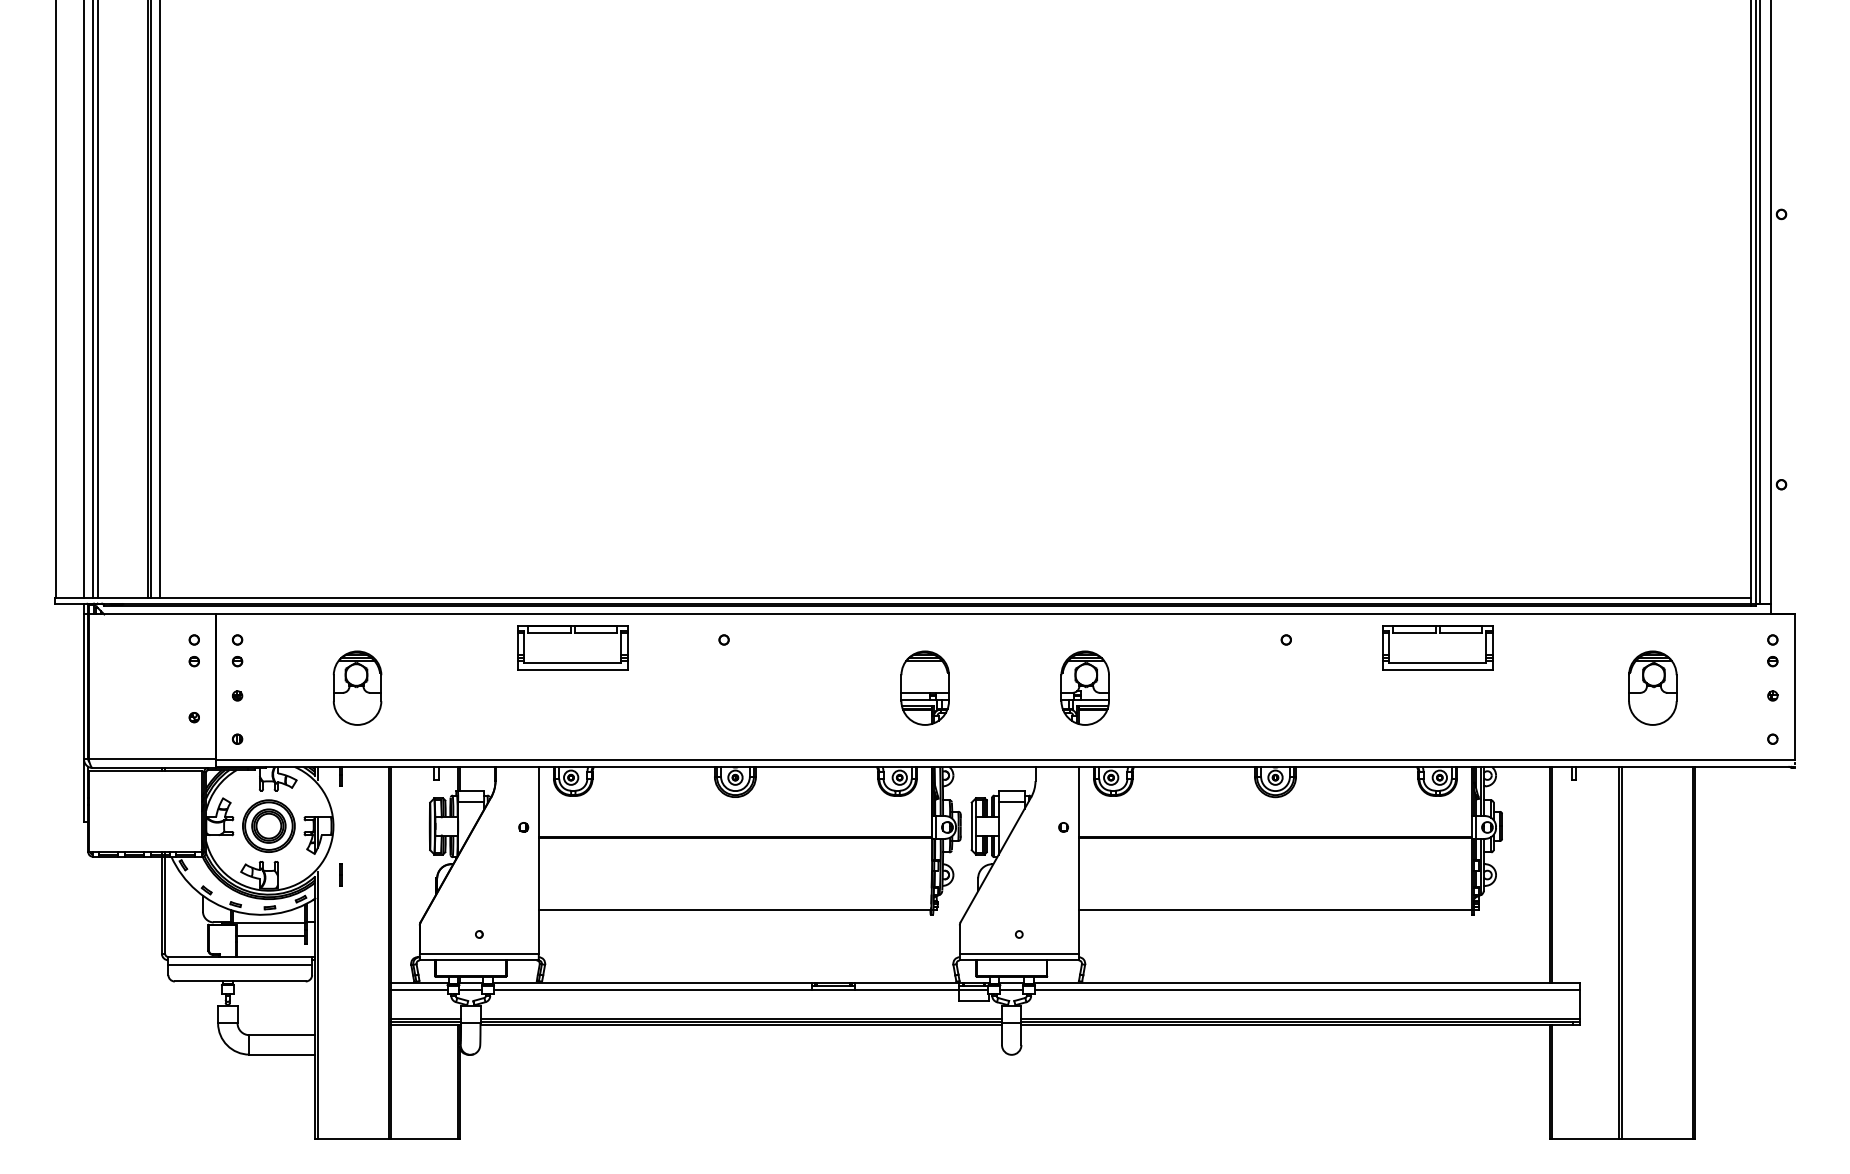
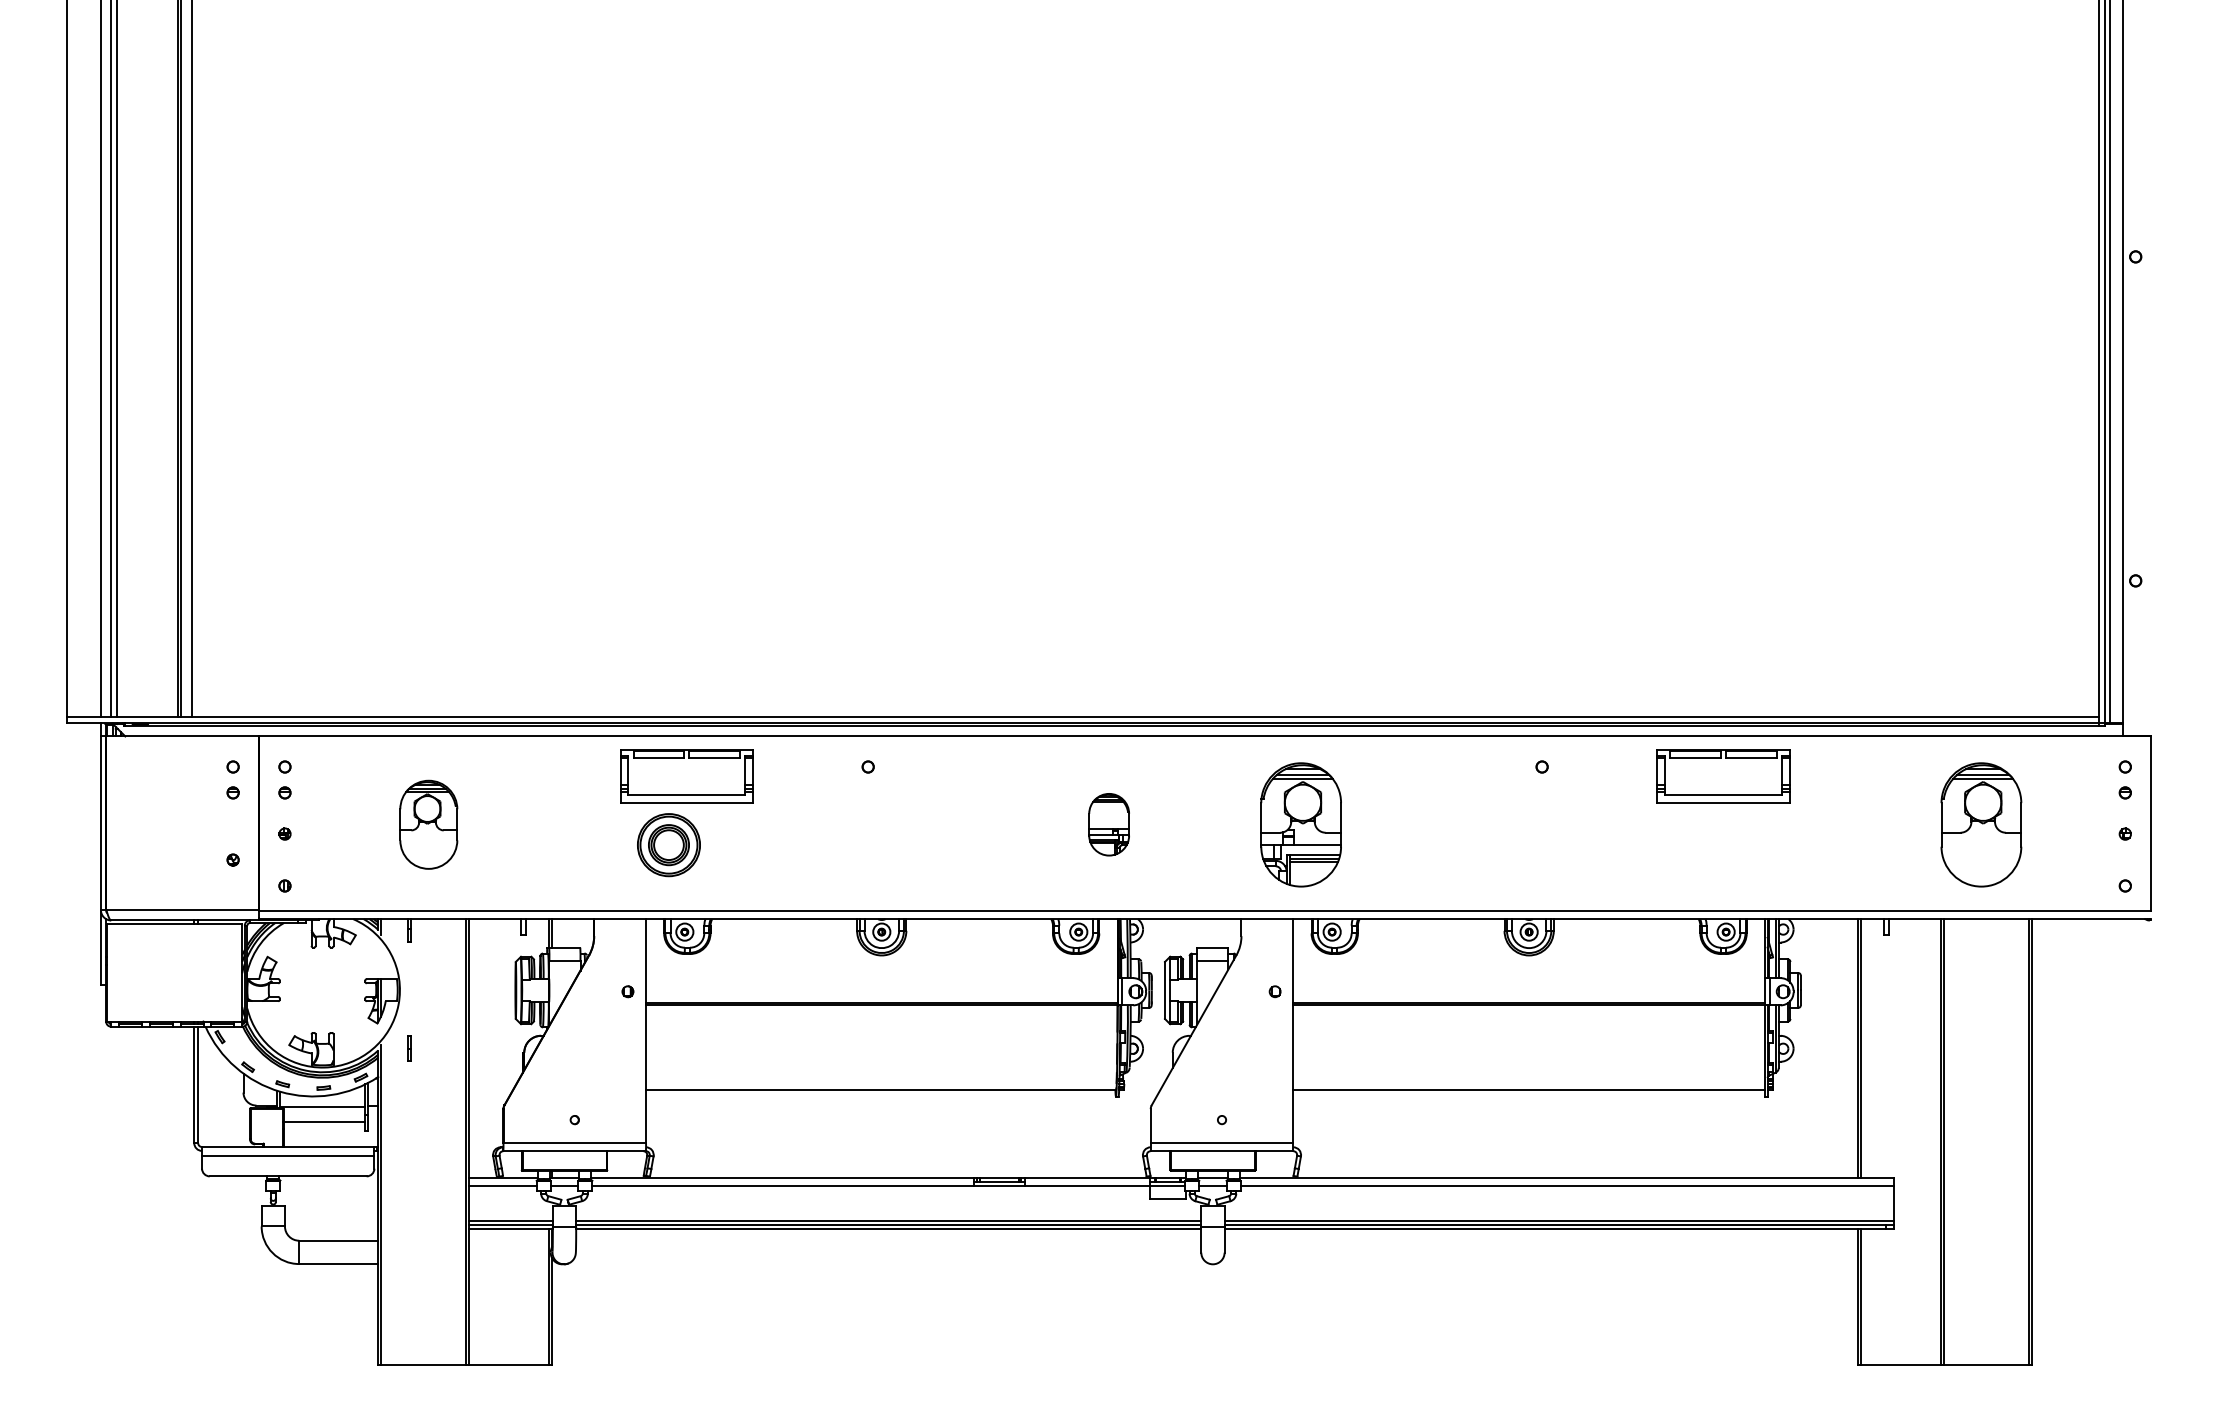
part: (924, 687) -> (1108, 823), size x0.7
part: (1084, 687) -> (1300, 823), size x1.4
part: (1652, 687) -> (1981, 823), size x1.4
part: (268, 825) -> (668, 844), moved

